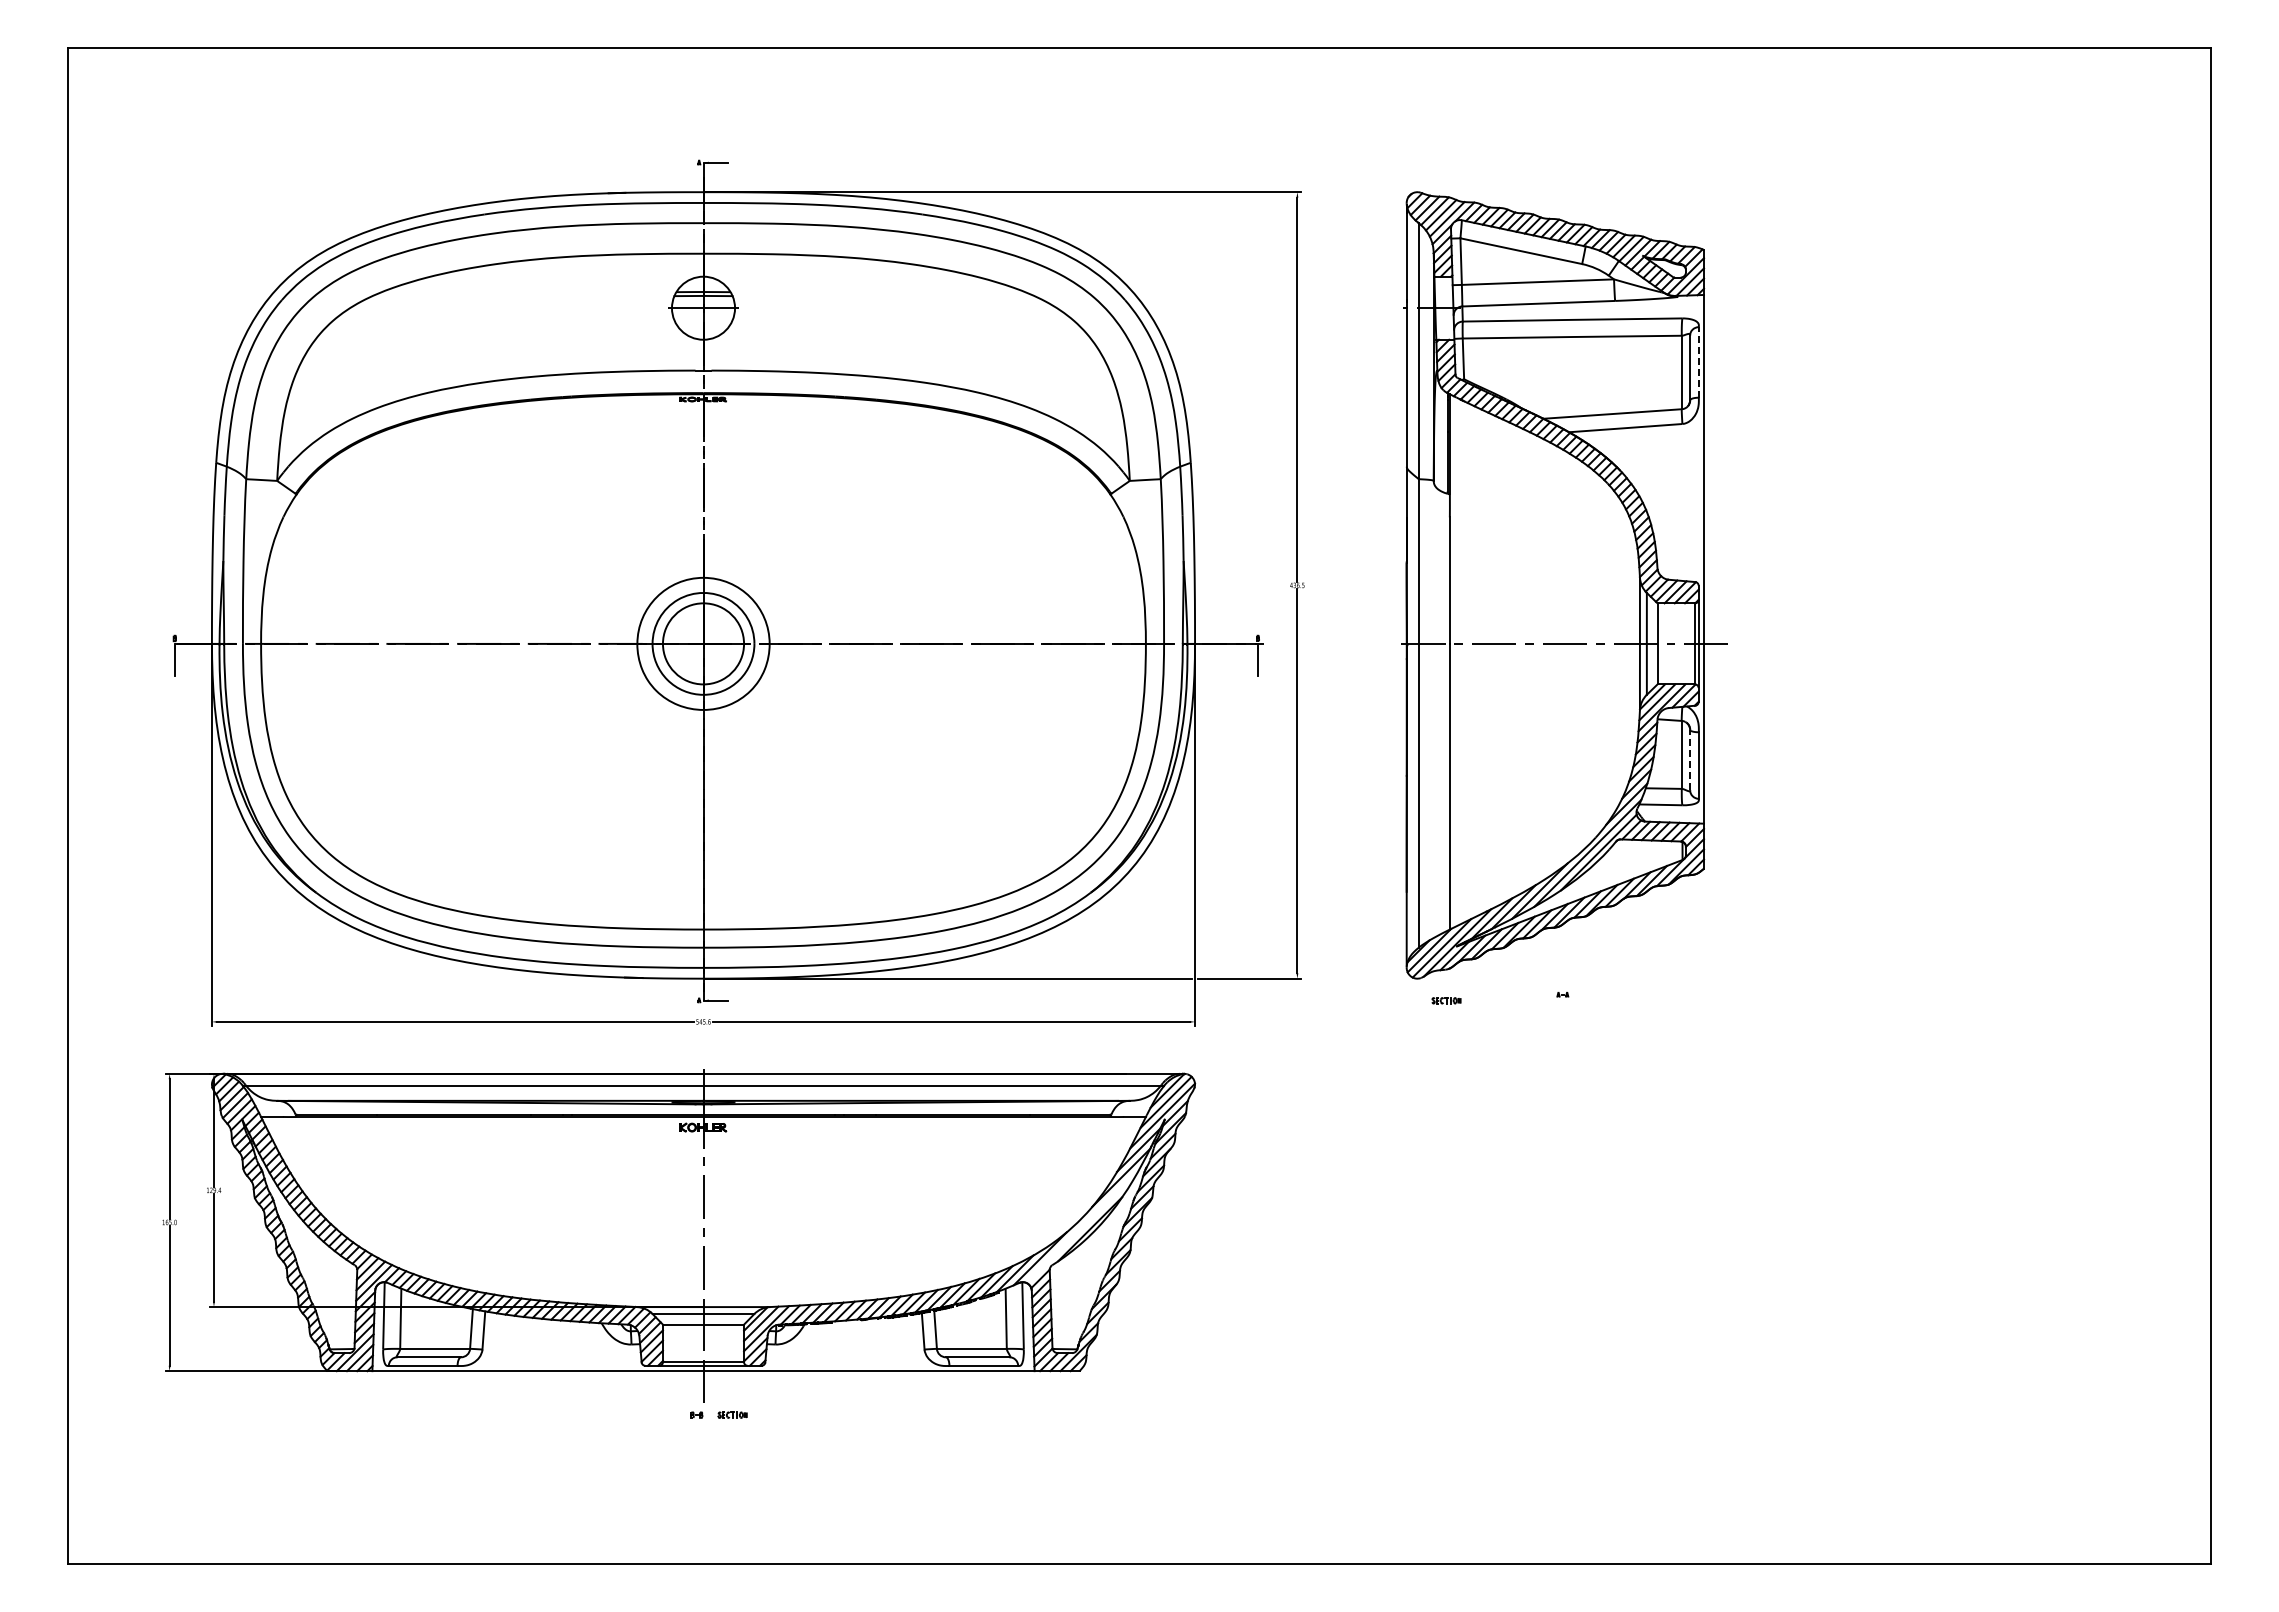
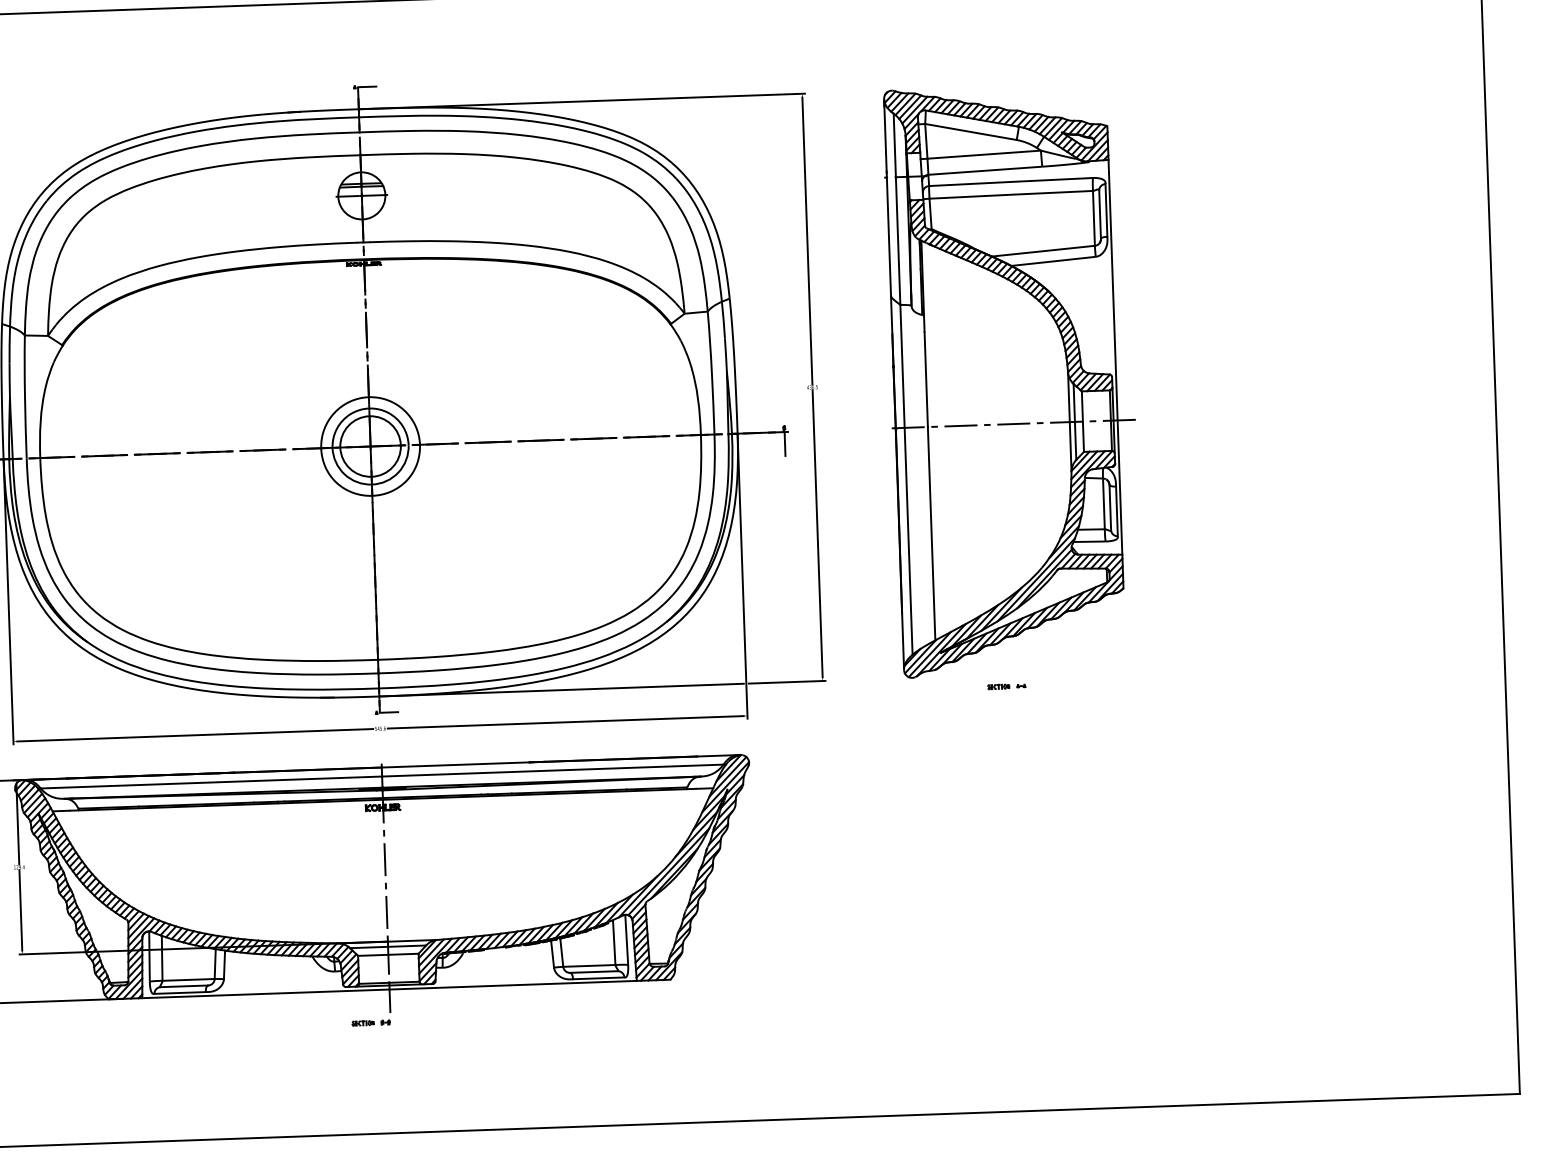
line: (1698, 361) -> (1106, 209), dashed -> solid
line: (1690, 759) -> (1110, 507), dashed -> solid
part: (1446, 1000) -> (998, 686), moved
line: (1082, 1226) -> (668, 871), added
part: (732, 1414) -> (363, 1022), moved

